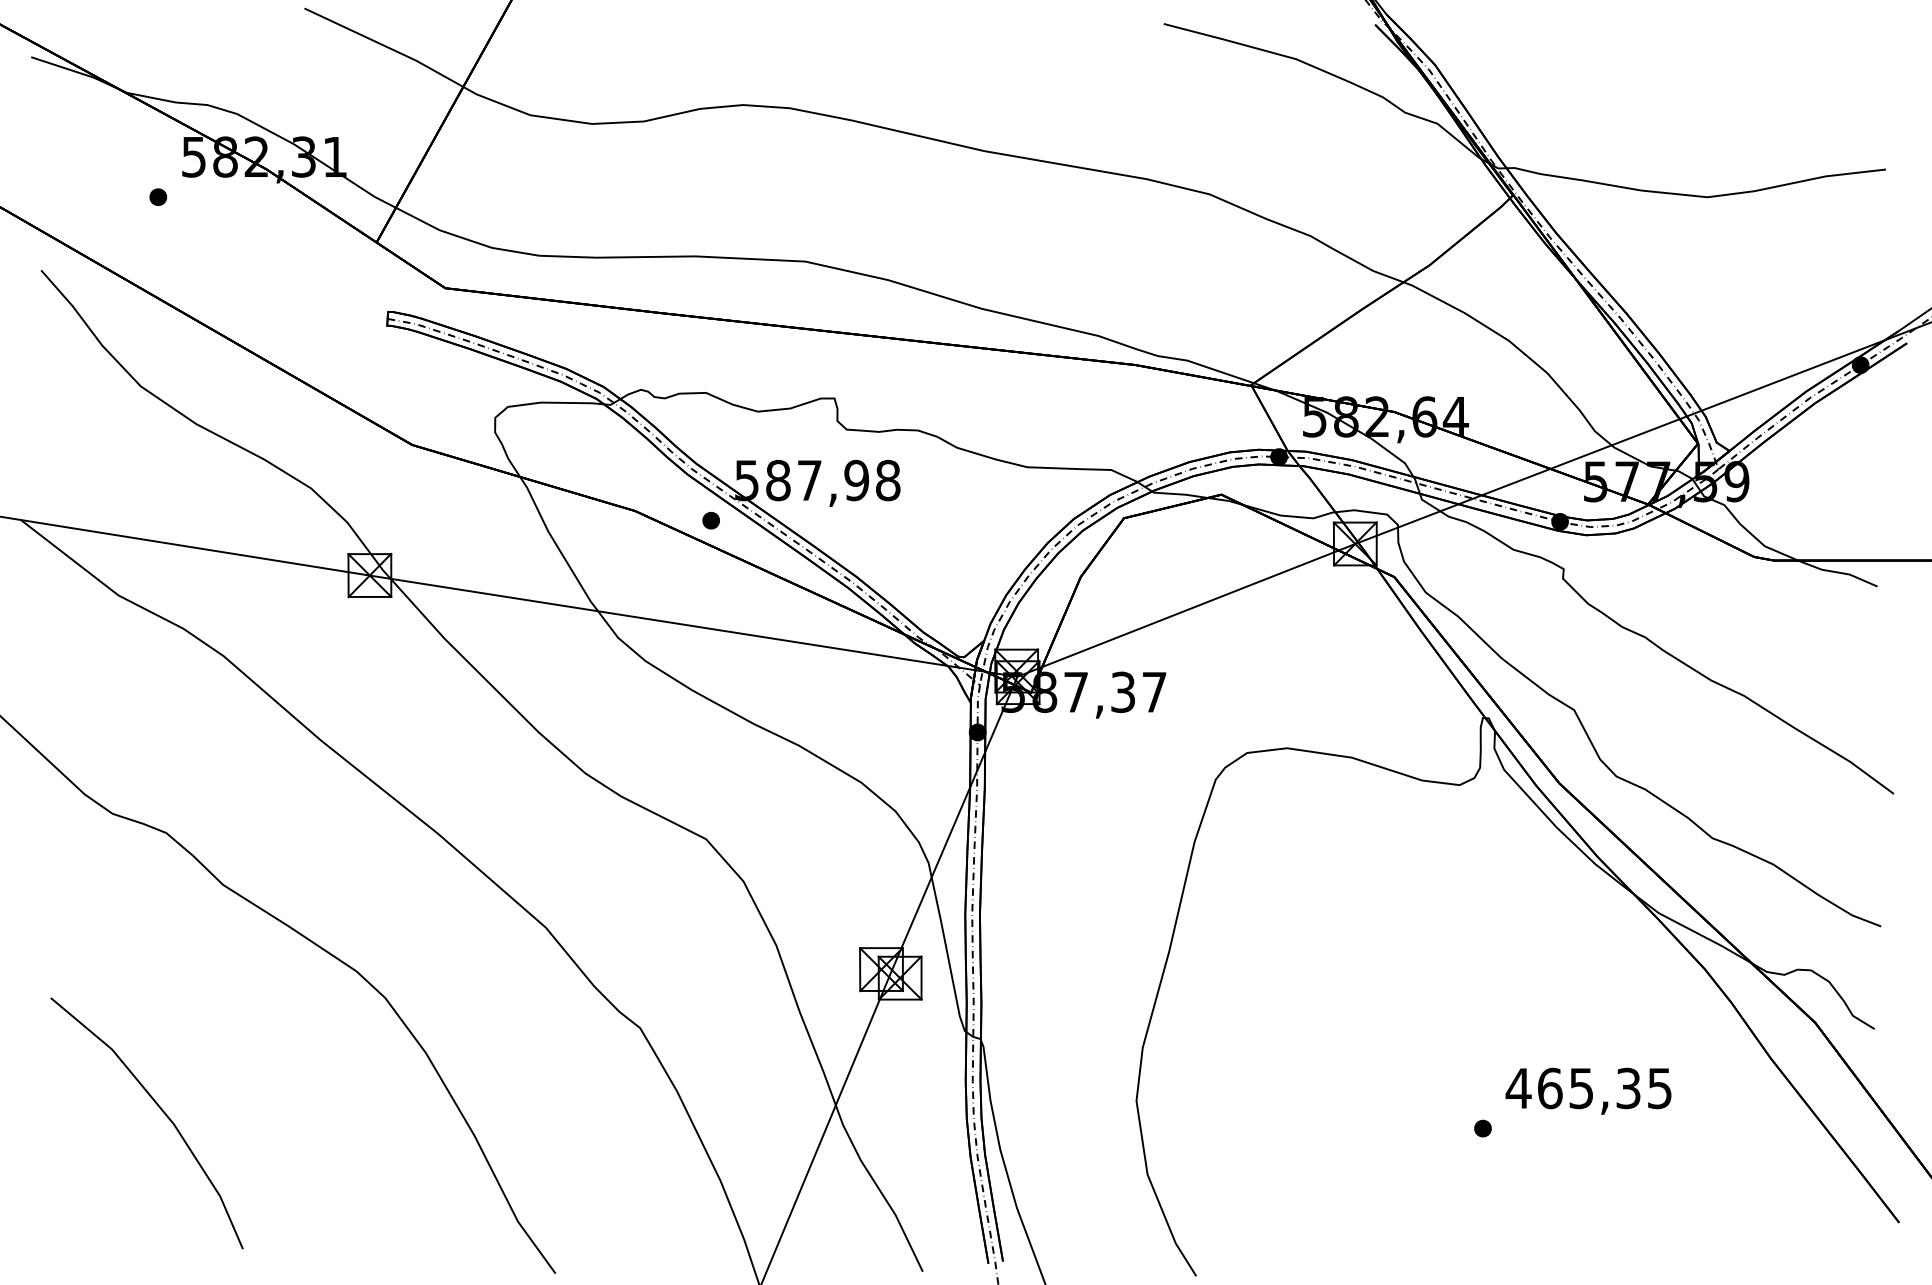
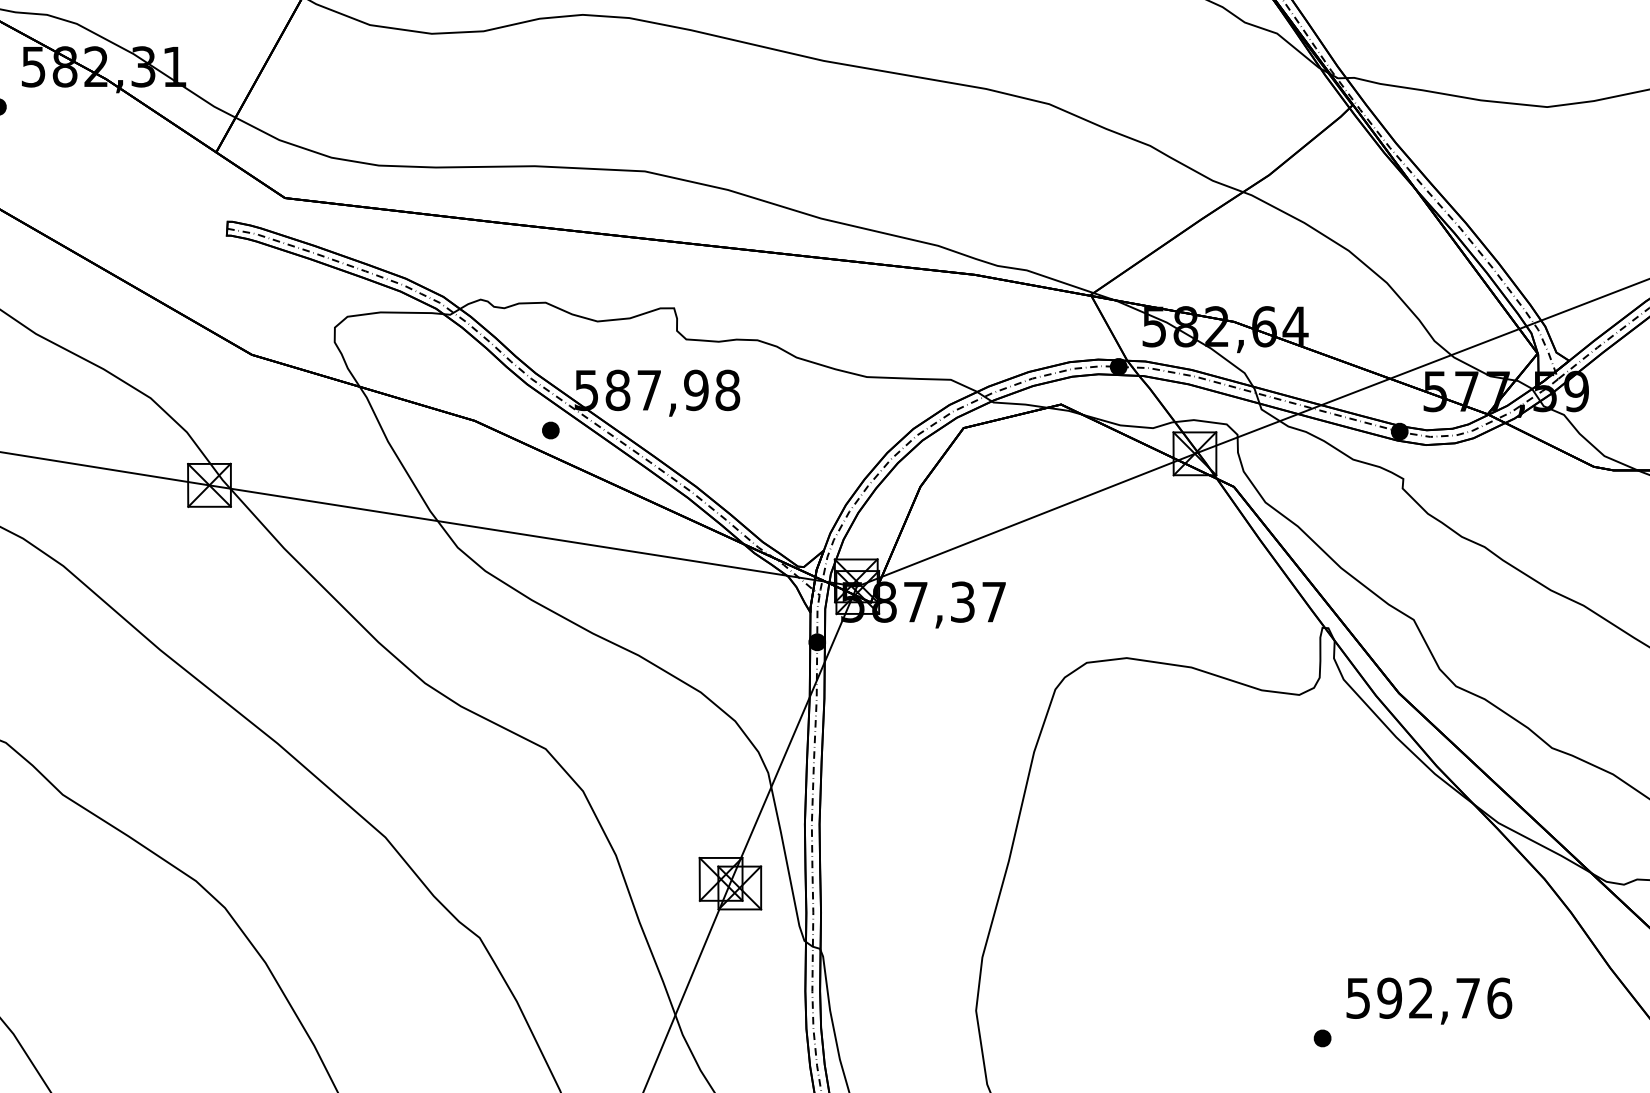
text: (1588, 1088) -> (1428, 998), 465,35 -> 592,76

